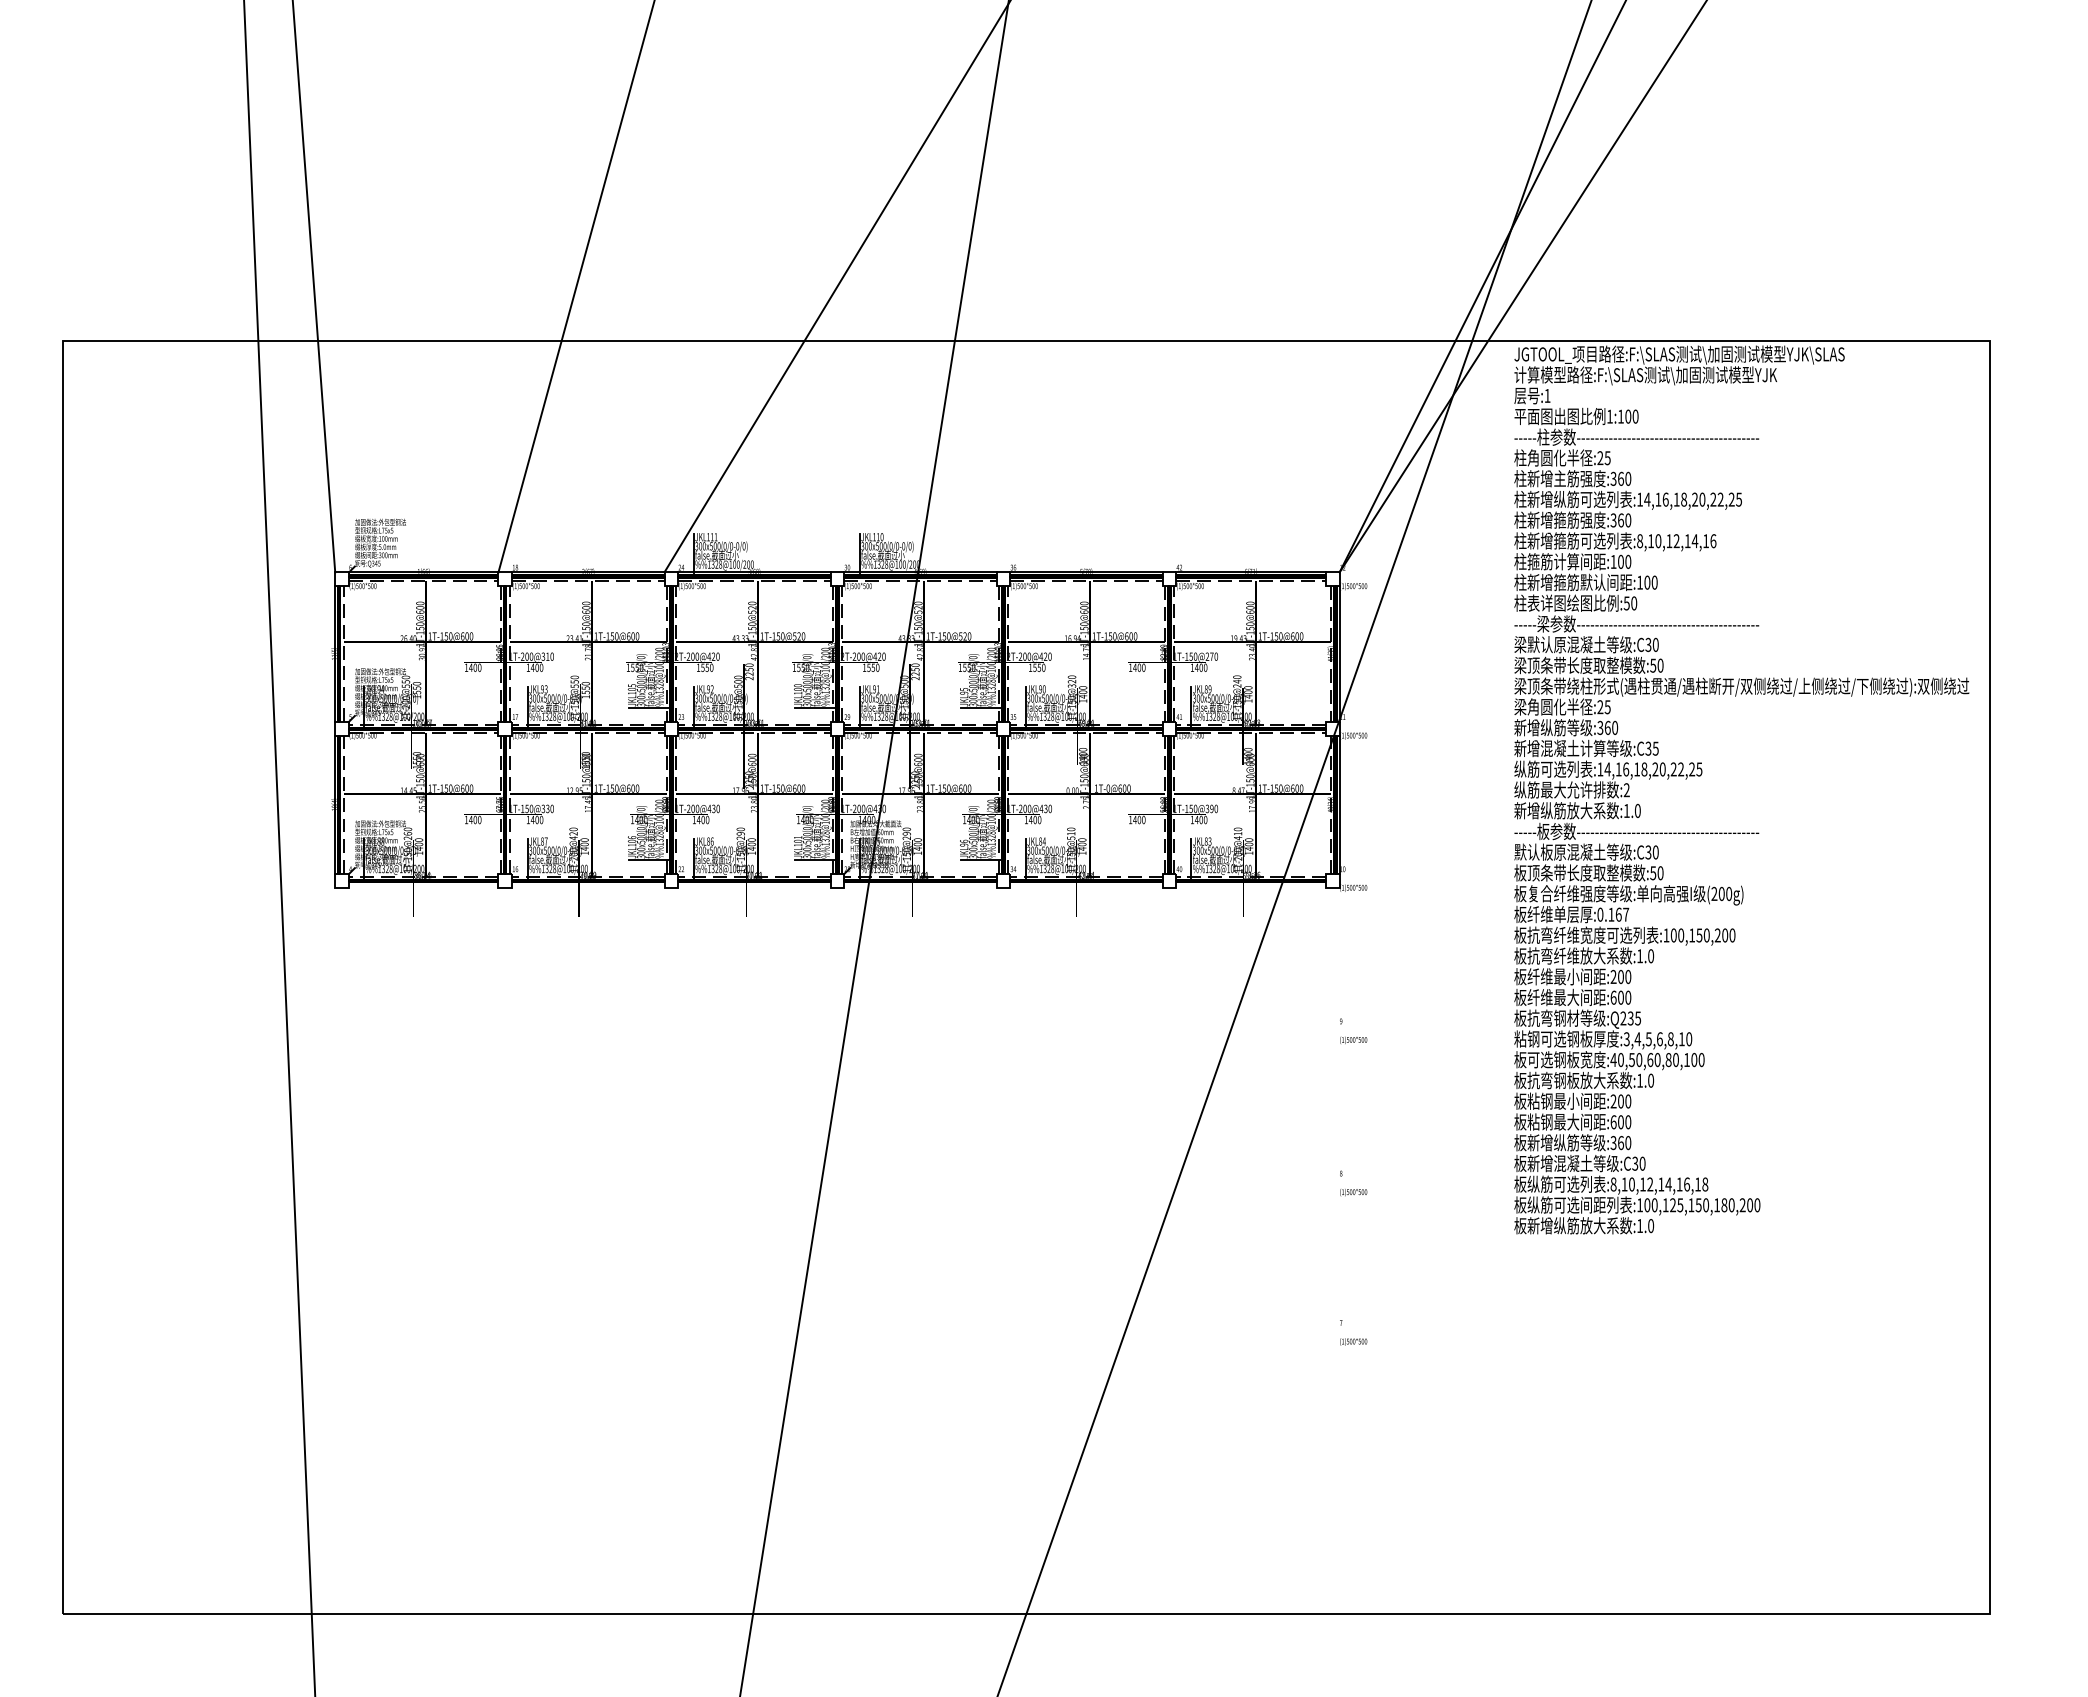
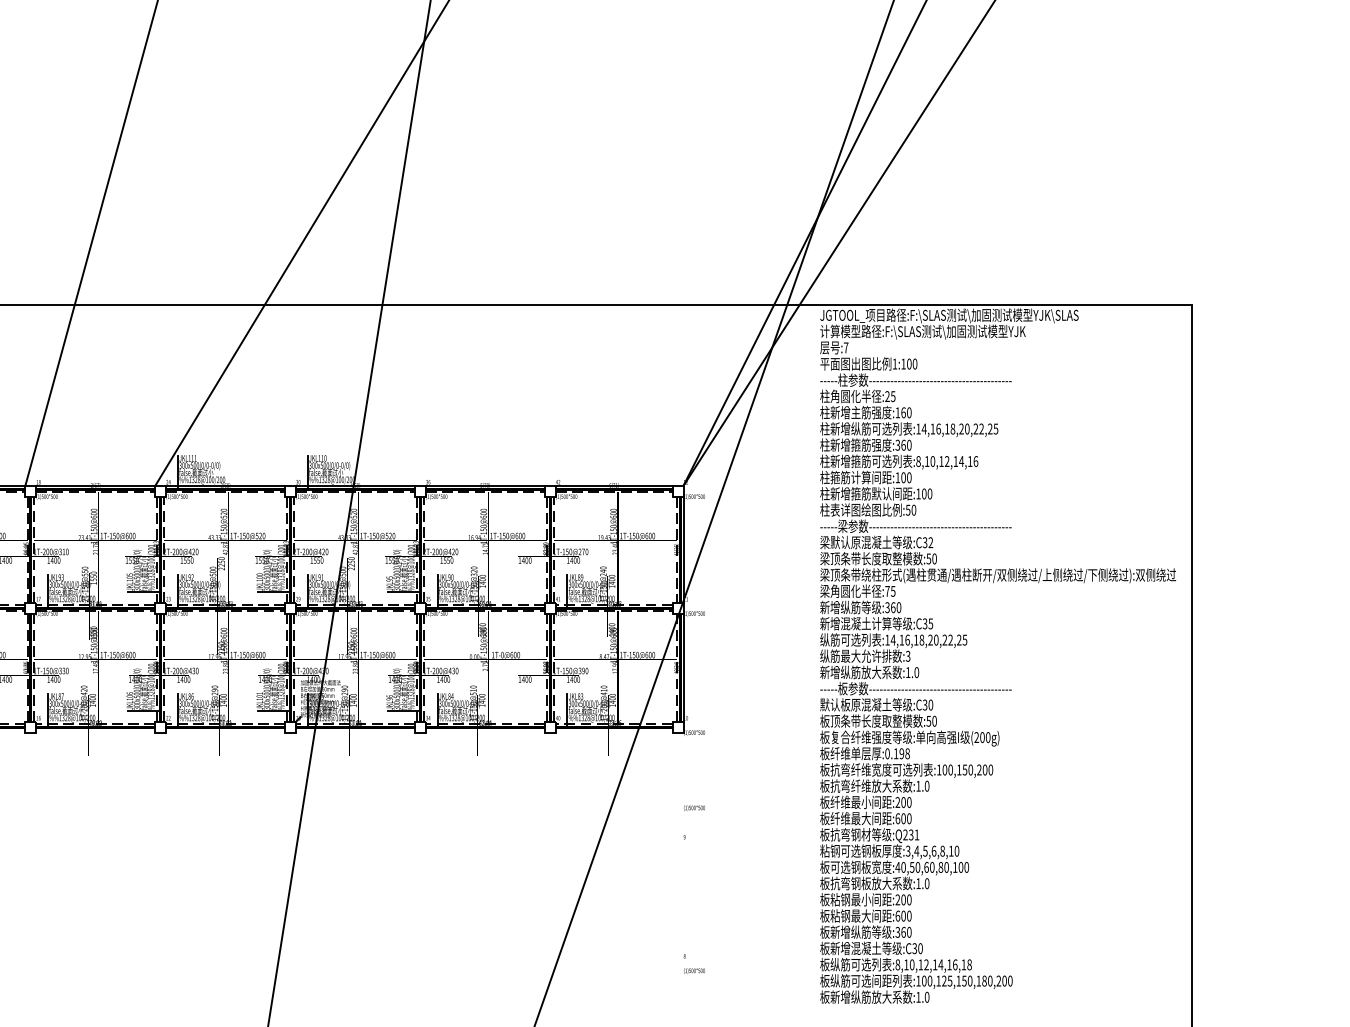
text: (1547, 395) -> (846, 347), :1 -> :7
text: (1613, 478) -> (897, 412), :360 -> :160
text: (1655, 644) -> (930, 542), :C30 -> :C32
text: (1600, 707) -> (887, 591), :25 -> :75
text: (1626, 790) -> (907, 656), :2 -> :3
text: (1622, 914) -> (904, 753), :0.167 -> :0.198
text: (1638, 1018) -> (917, 834), :Q235 -> :Q231
text: (1353, 1039) -> (694, 807), moved

